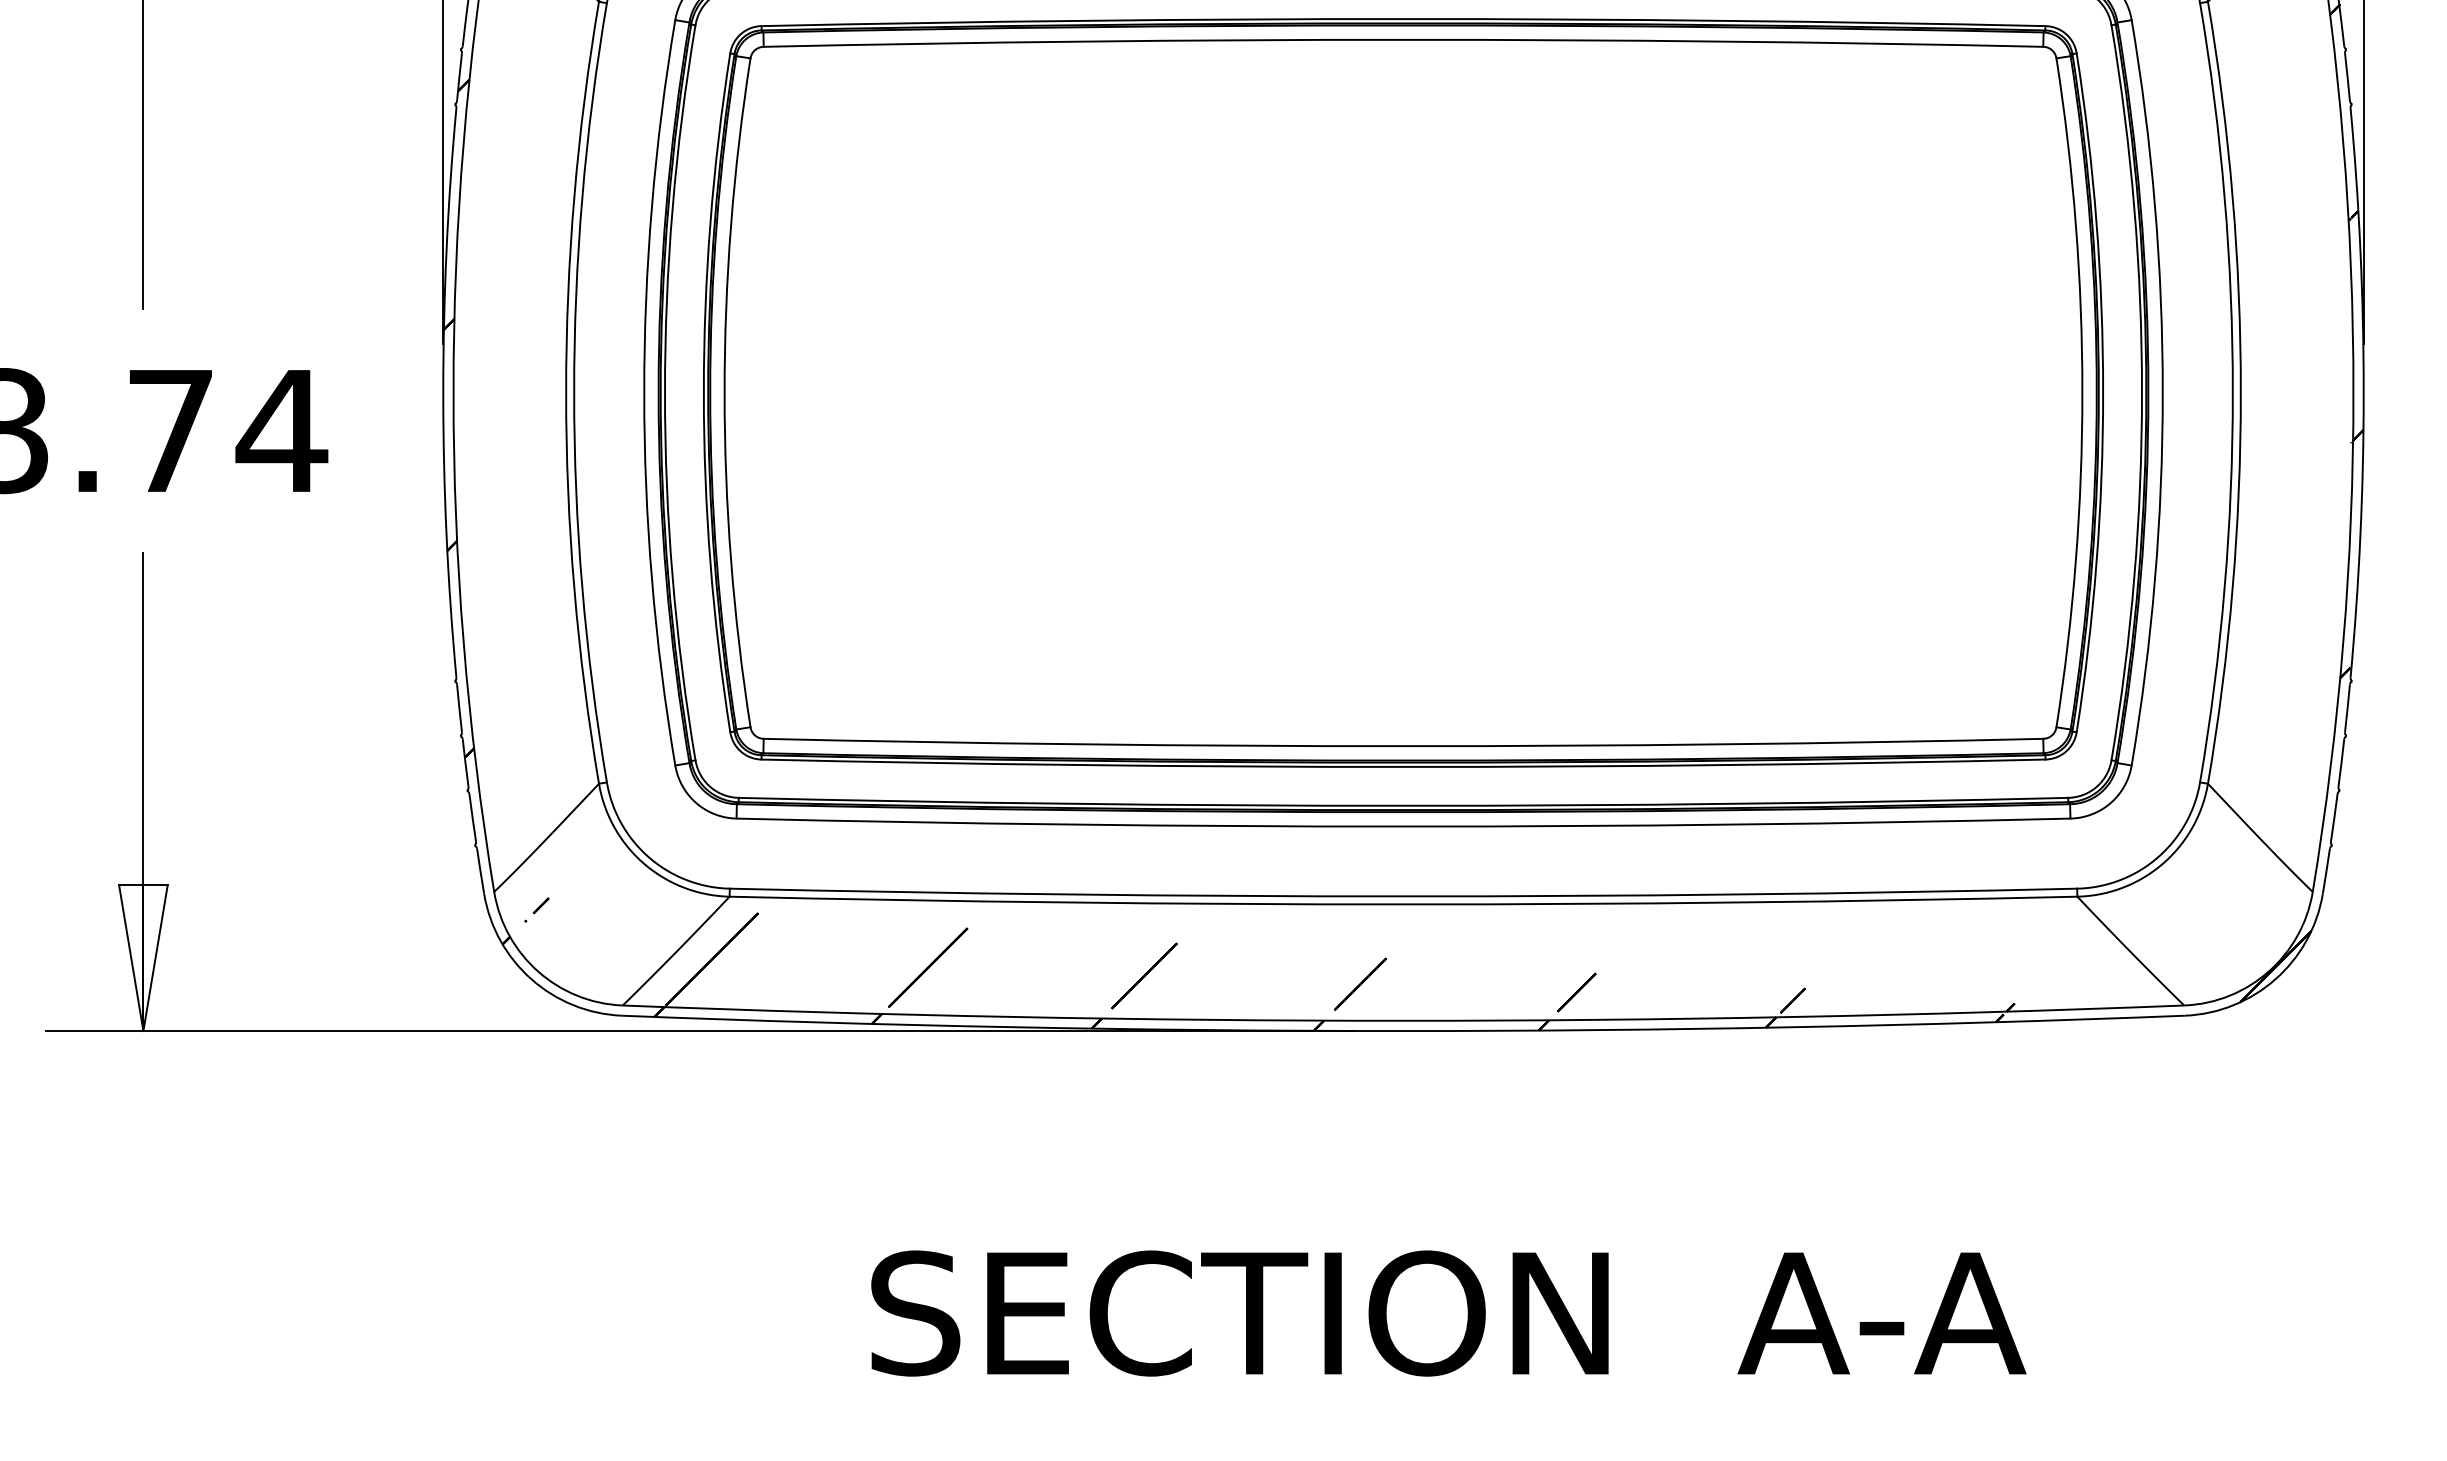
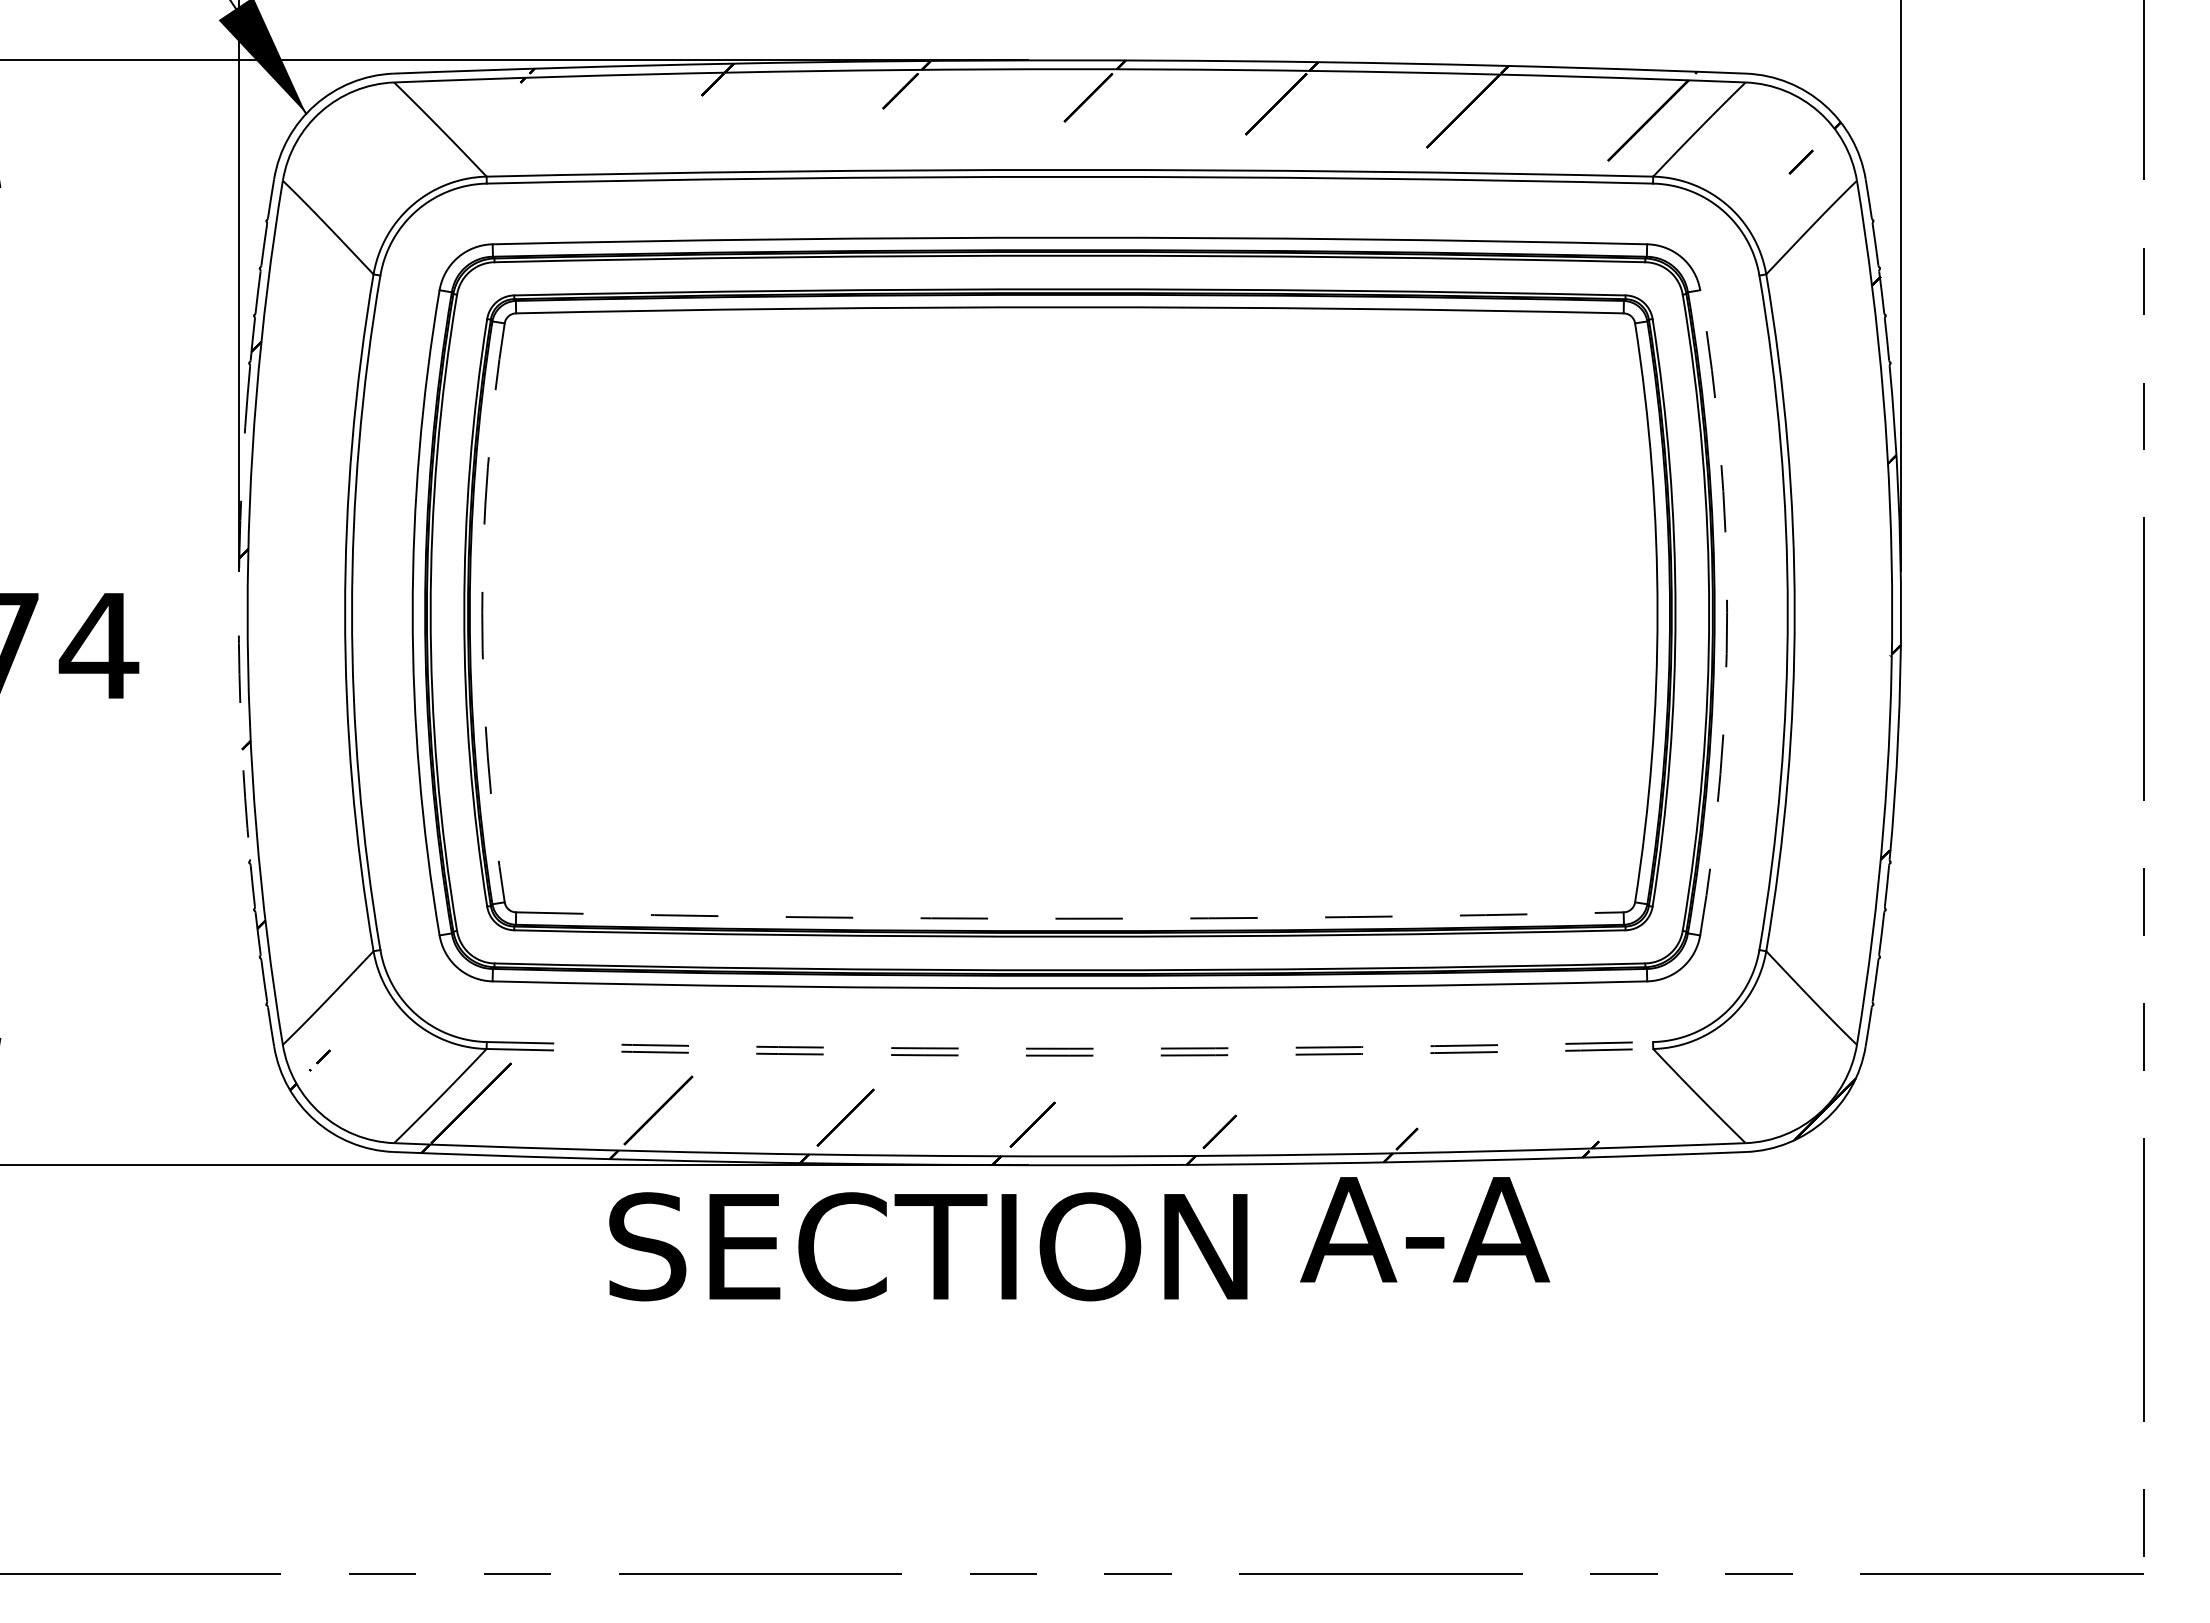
arc: (442, 392) -> (238, 612), solid -> dashed
arc: (724, 392) -> (482, 612), solid -> dashed
arc: (2163, 392) -> (1727, 612), solid -> dashed
arc: (1403, 745) -> (1069, 918), solid -> dashed
arc: (1403, 896) -> (1069, 1048), solid -> dashed
arc: (1403, 904) -> (1069, 1055), solid -> dashed
text: (1240, 1313) -> (928, 1246), moved
text: (1882, 1313) -> (1425, 1229), moved

